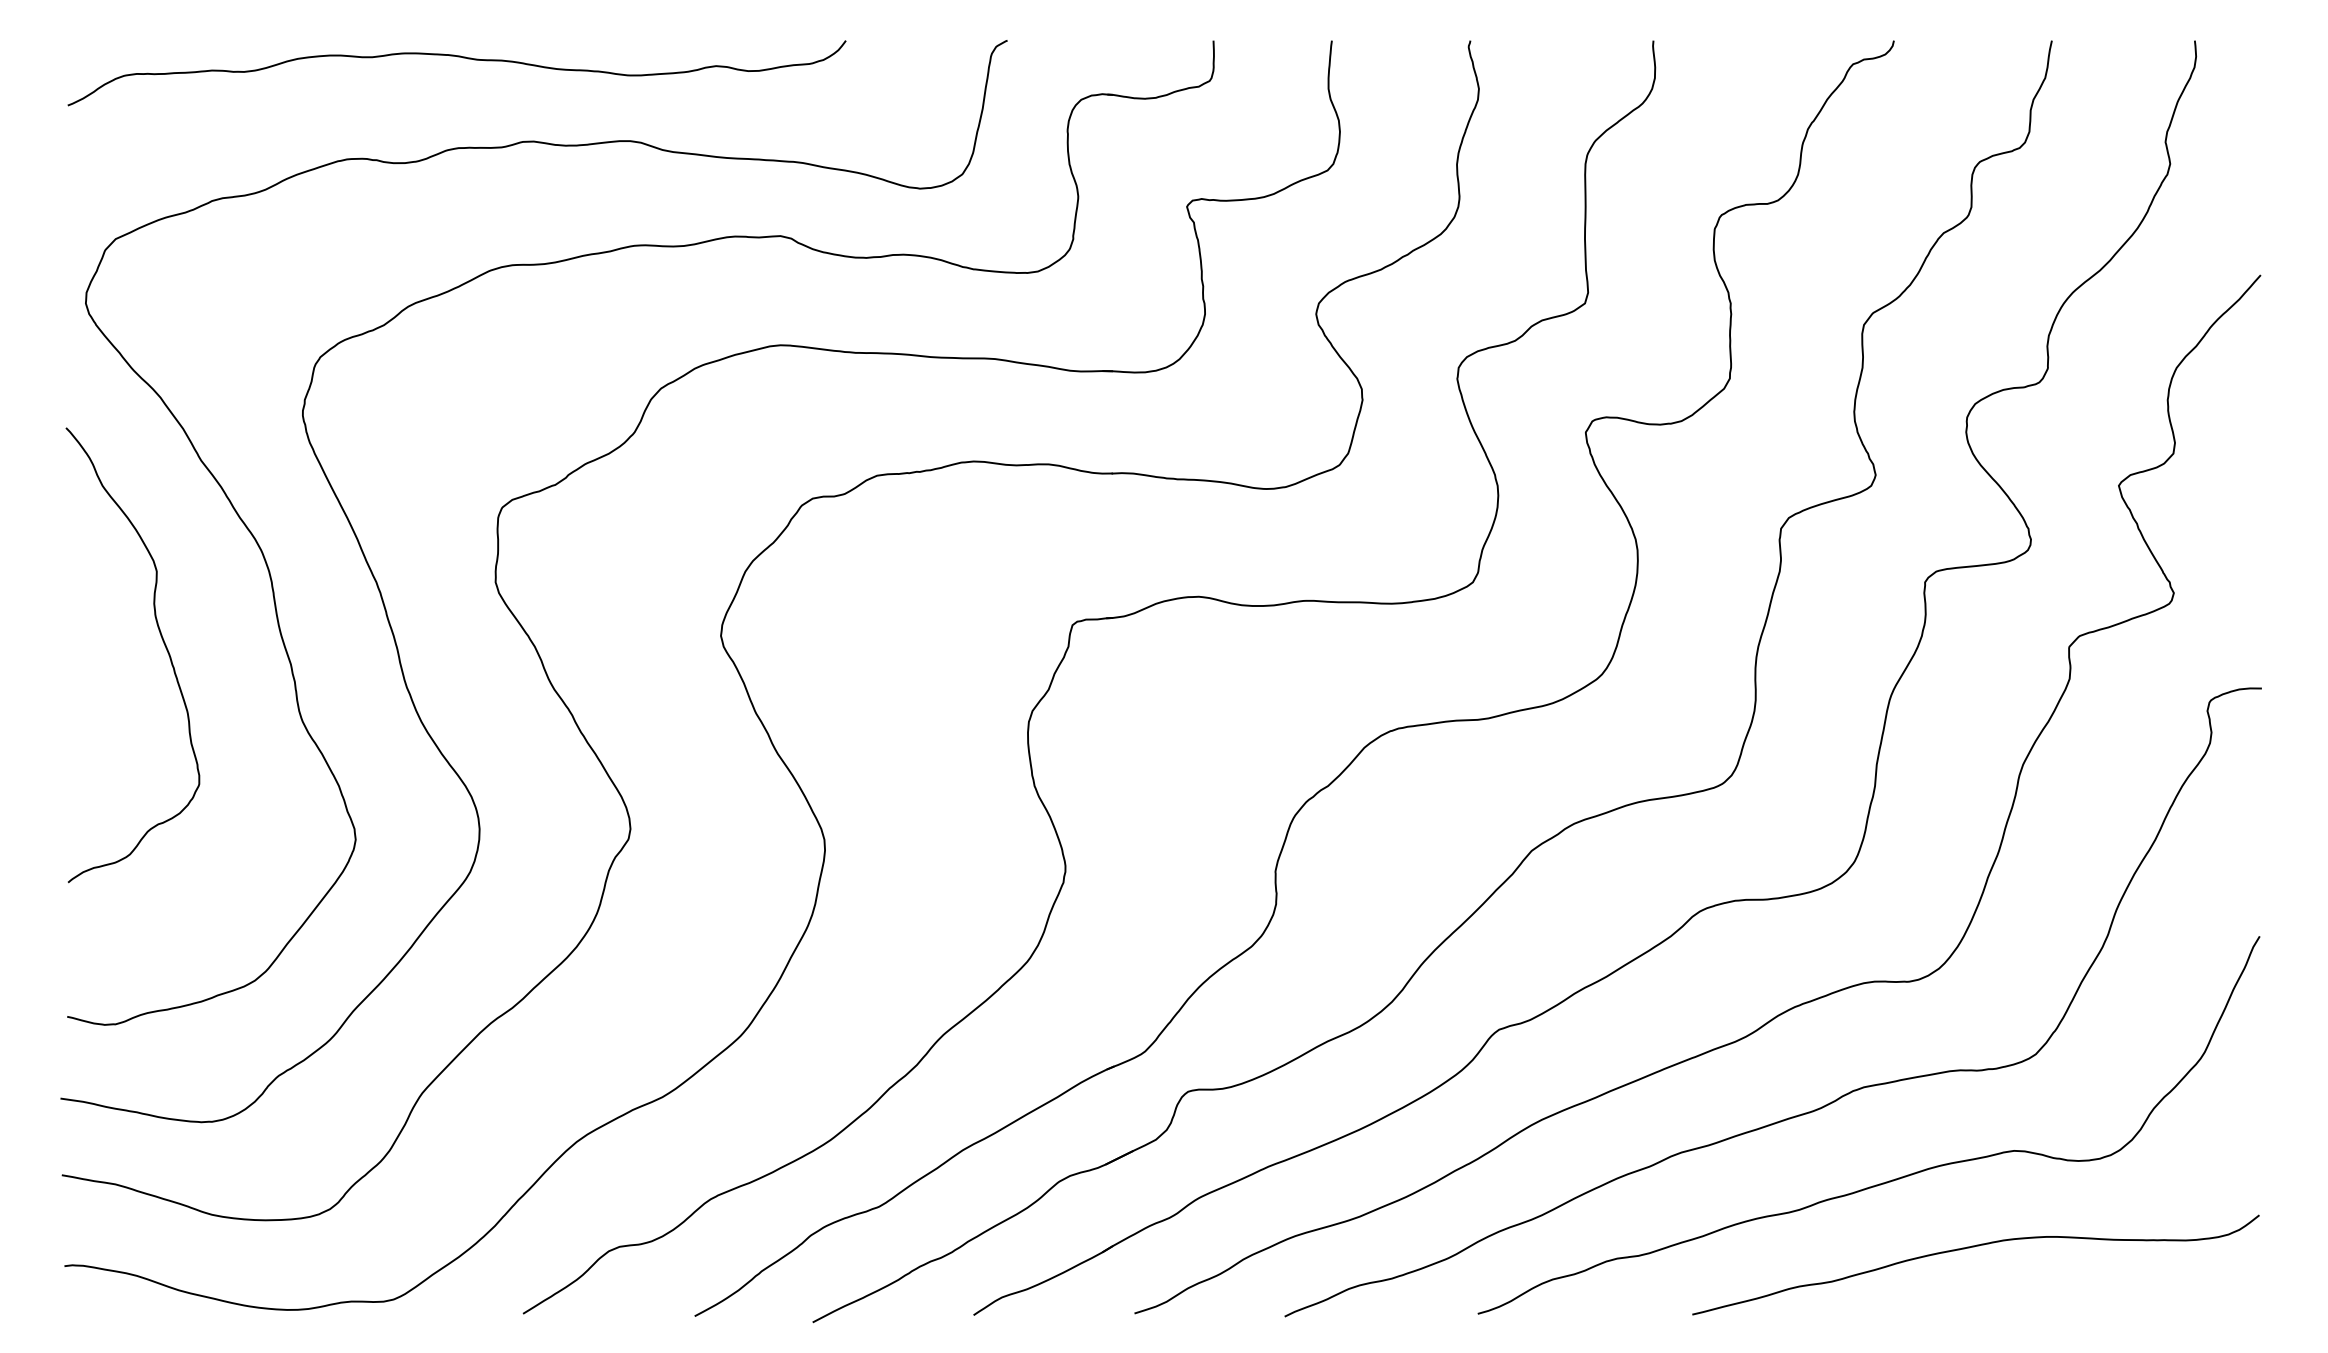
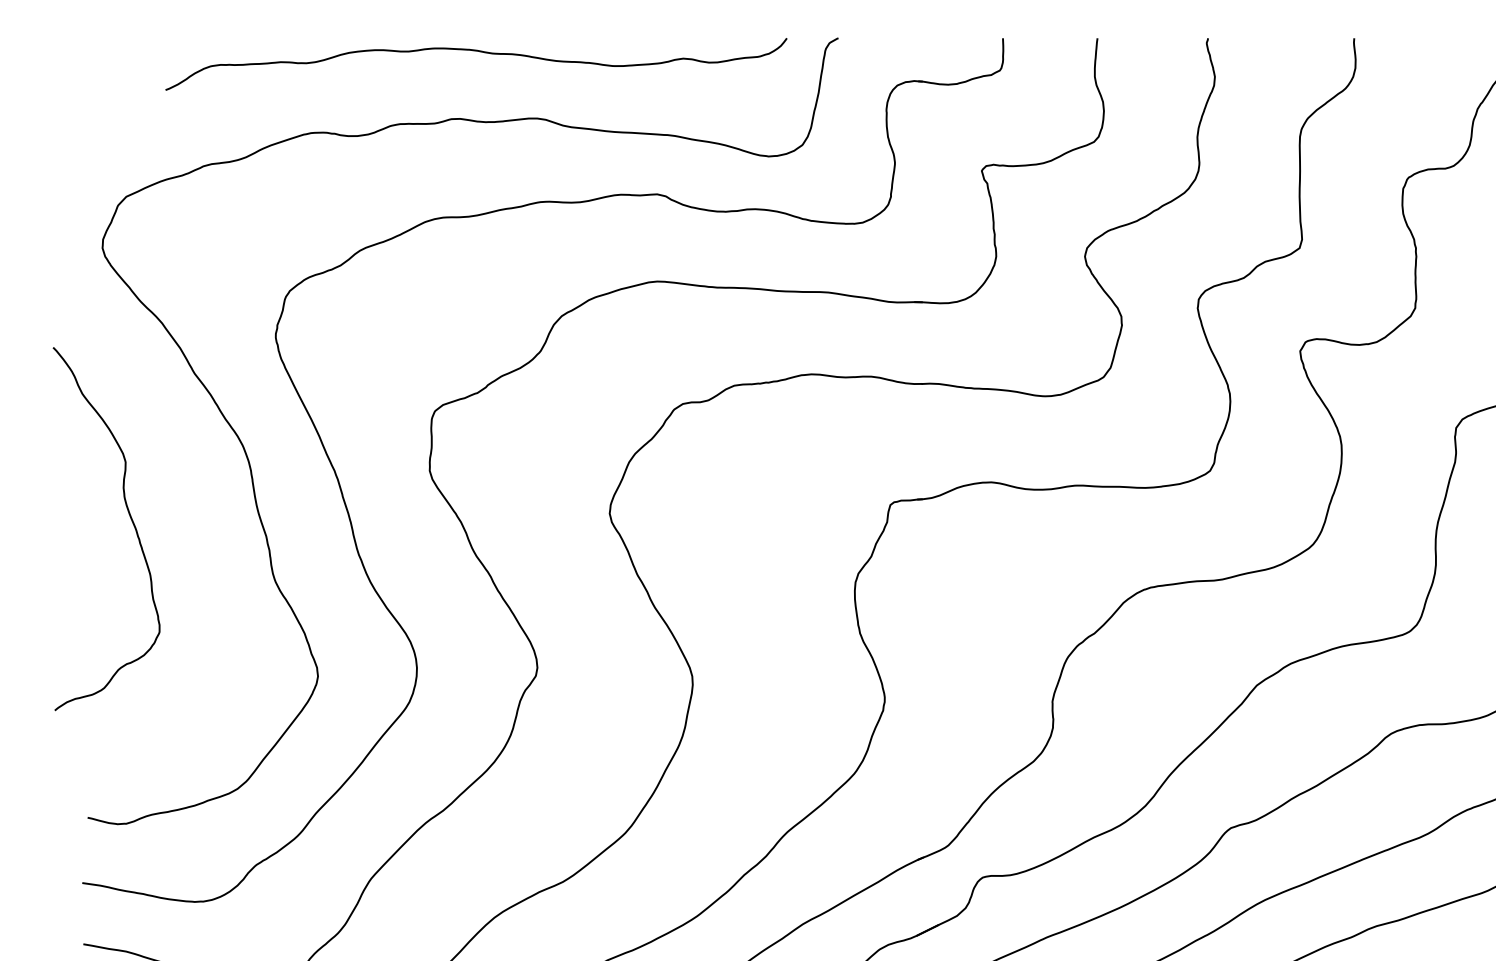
curve: (457, 57) -> (476, 51), moved
curve: (162, 641) -> (130, 518), moved

